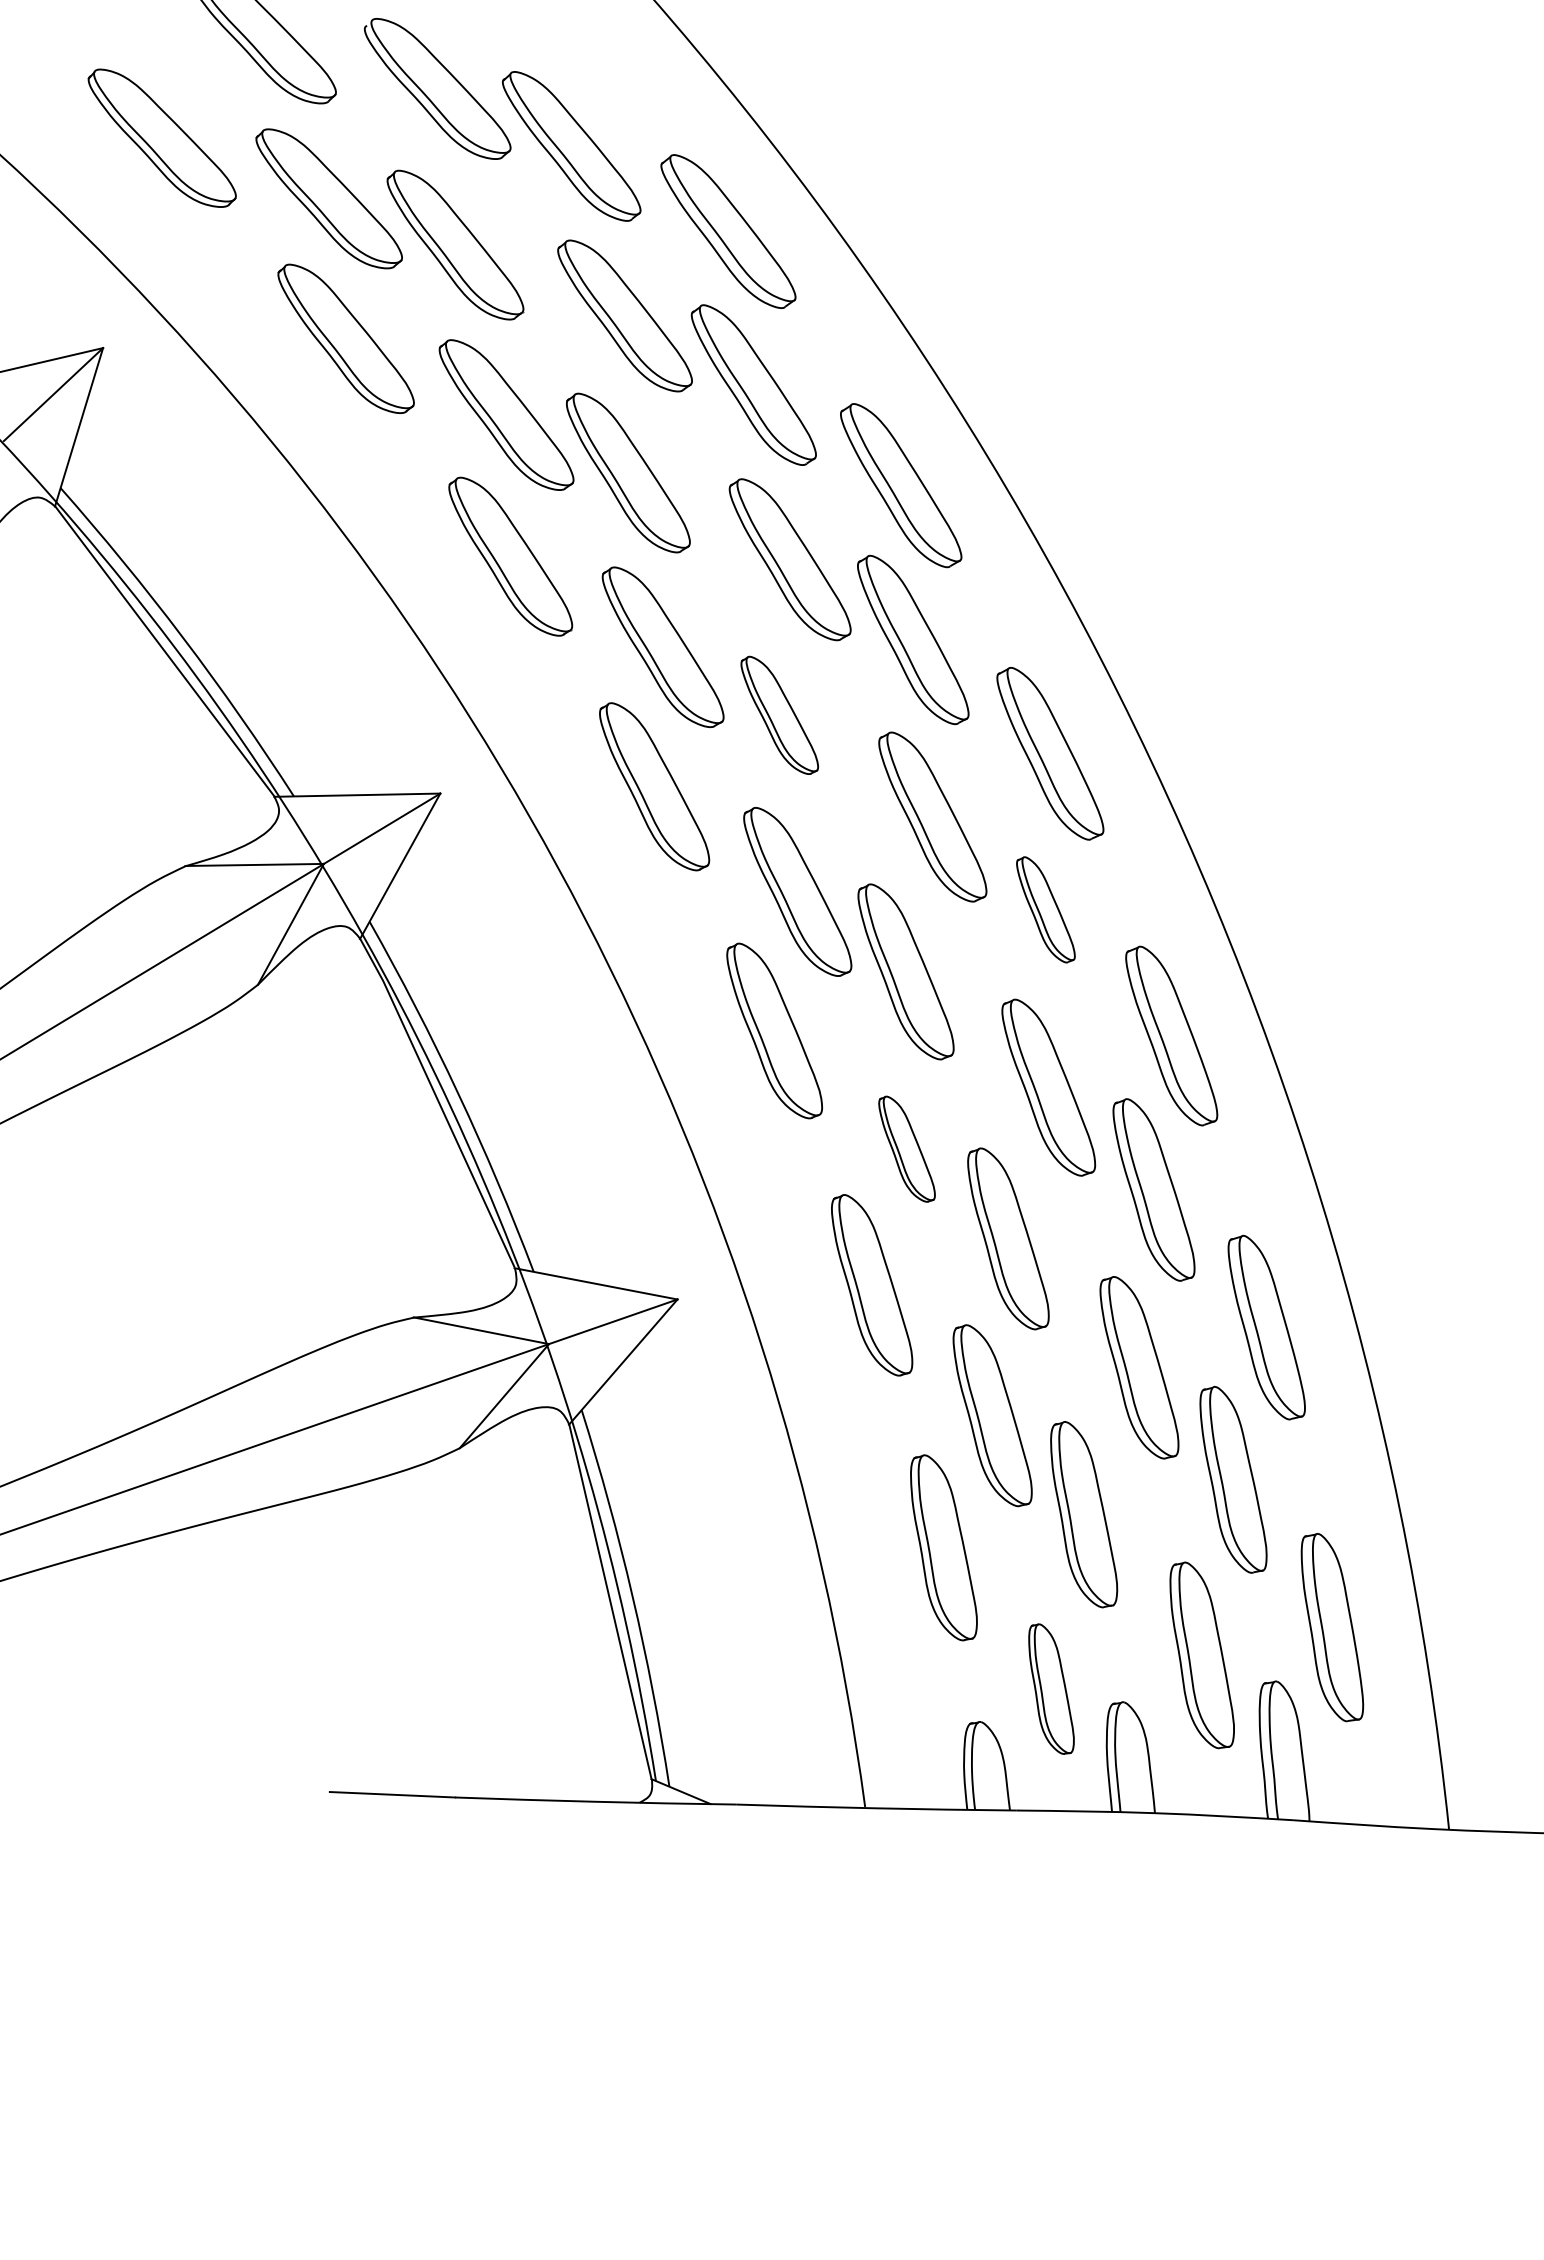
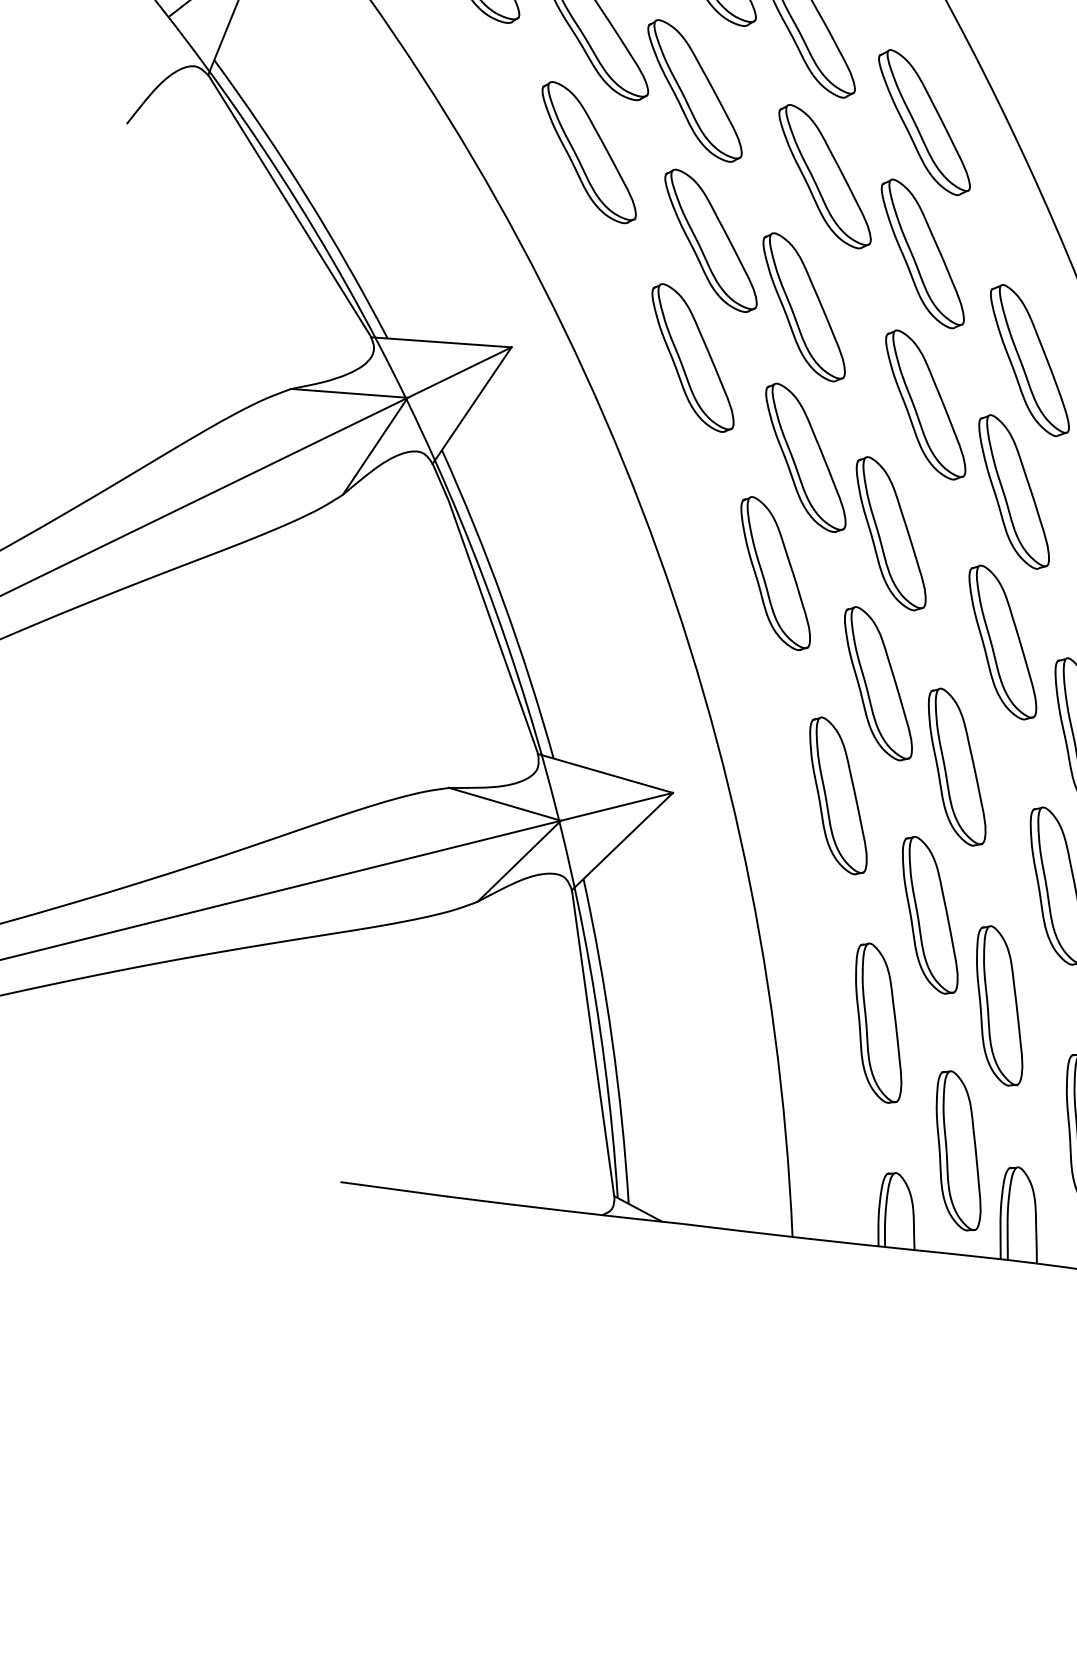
part: (779, 715) -> (804, 307), size x1.43
part: (1045, 909) -> (1013, 491), size x1.67
part: (906, 1148) -> (878, 682), size x1.67
part: (1051, 1688) -> (959, 1150), size x1.43

